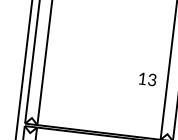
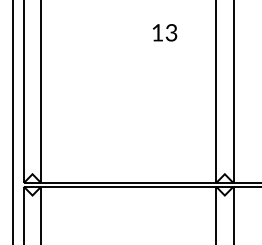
text: (148, 79) -> (165, 32), moved

